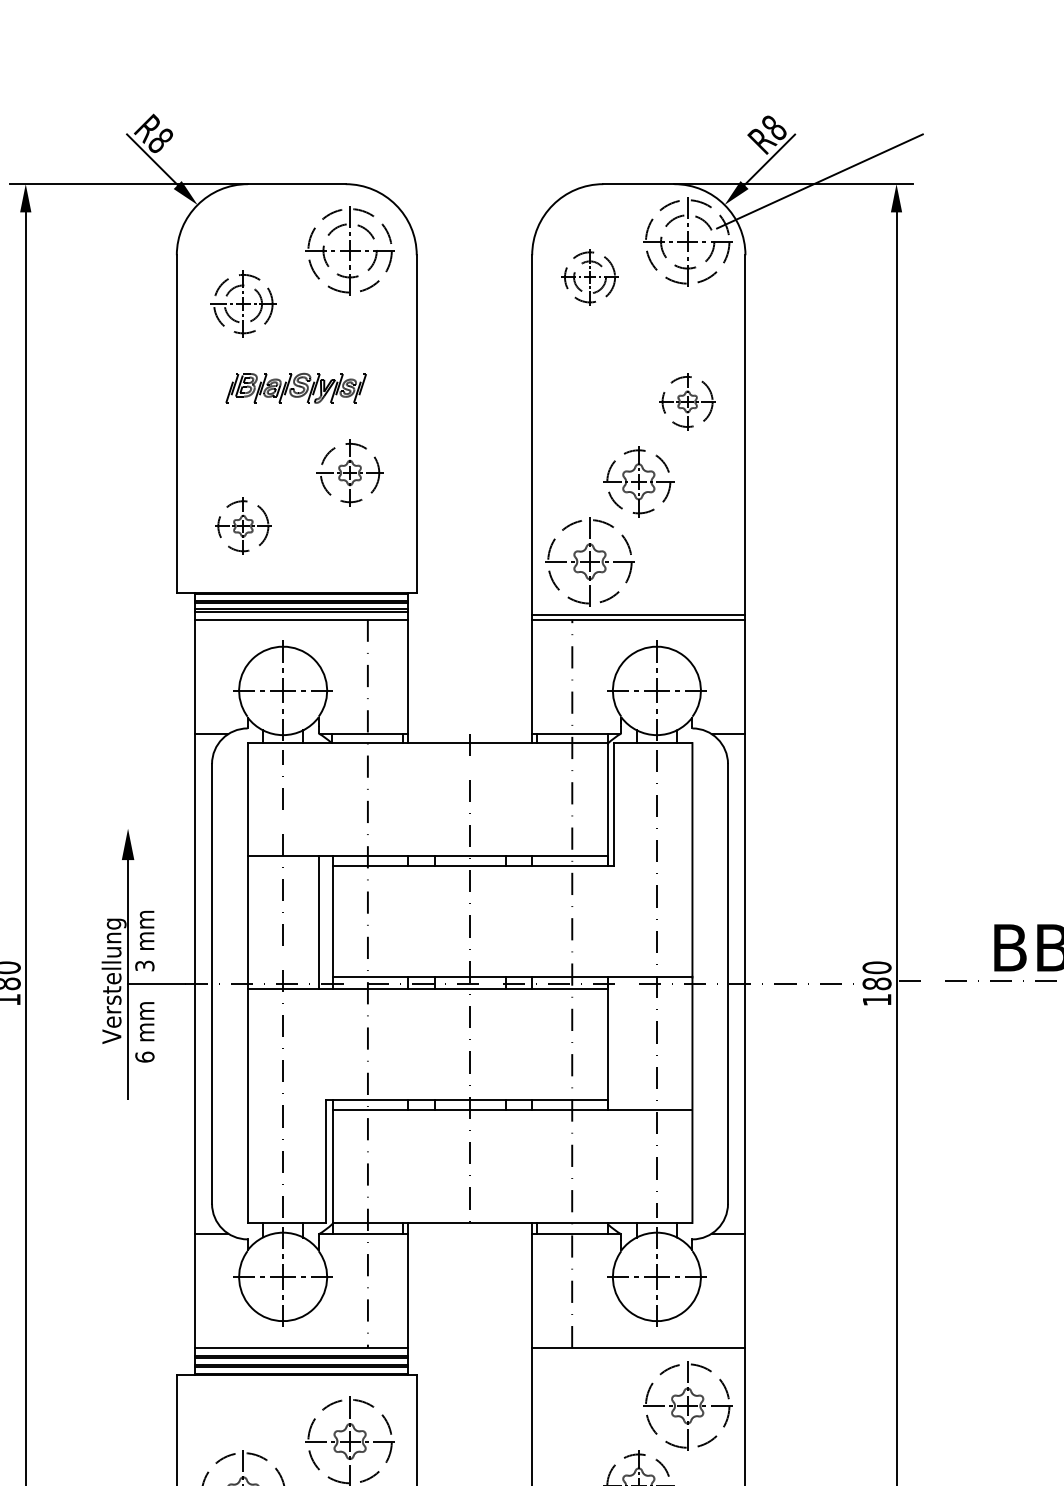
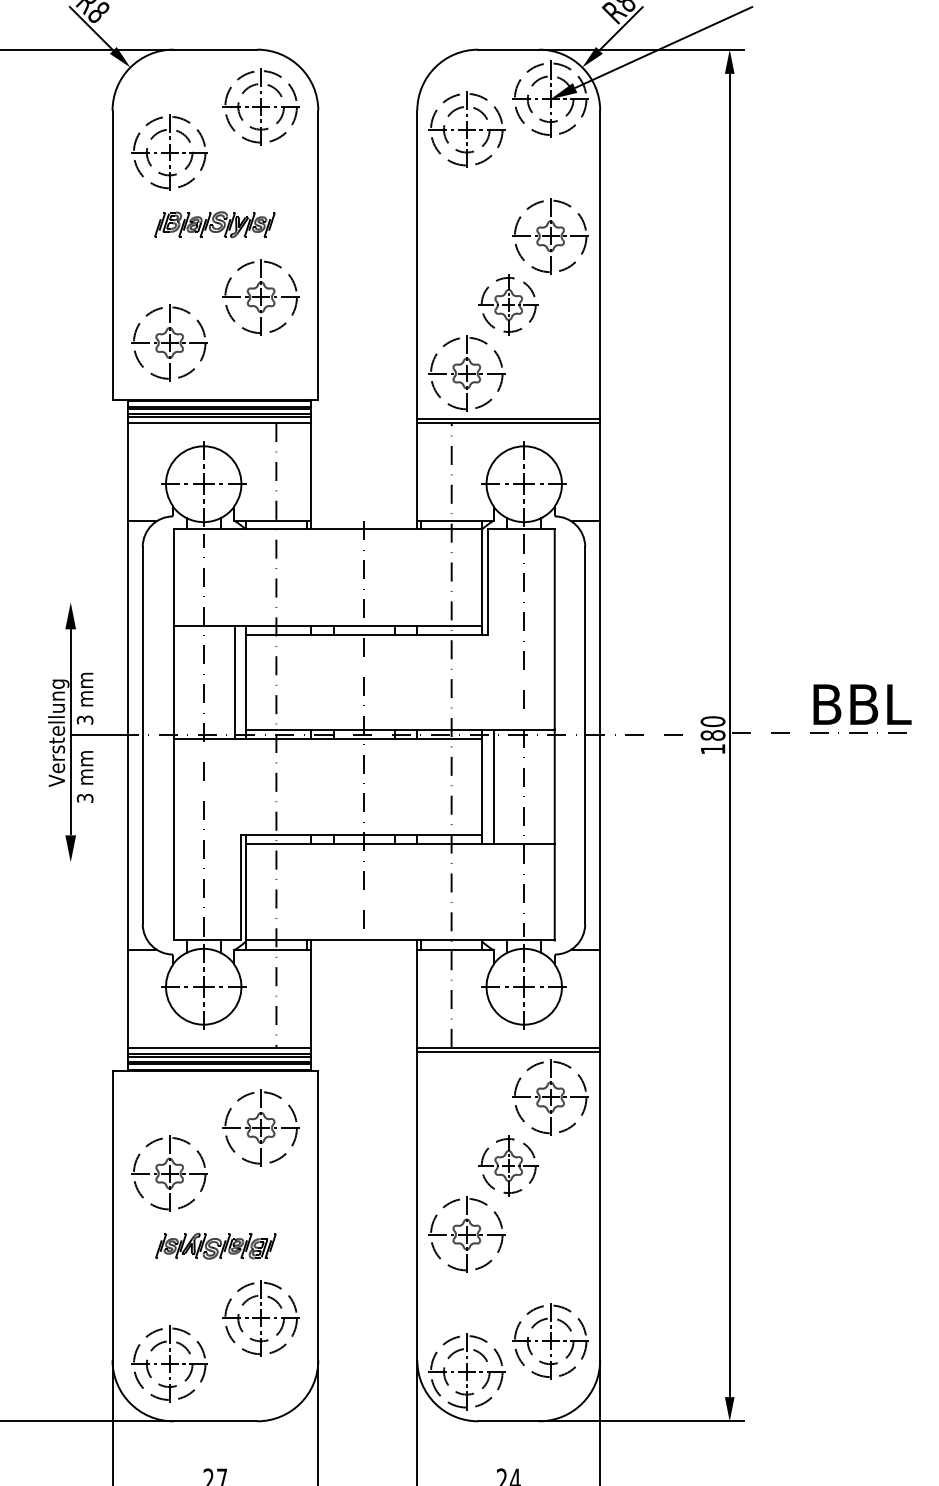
fill: (702, 232) -> (563, 91), added
part: (589, 277) -> (466, 129), size x1.67
part: (243, 304) -> (169, 152), size x1.43
part: (687, 402) -> (550, 236), size x1.67
part: (349, 473) -> (260, 297), size x1.43
part: (243, 525) -> (169, 342), size x1.67
line: (621, 1043) -> (493, 786), added
text: (144, 1056) -> (84, 797), 6 -> 3
fill: (127, 1115) -> (70, 848), added
line: (638, 1352) -> (508, 1051), added

